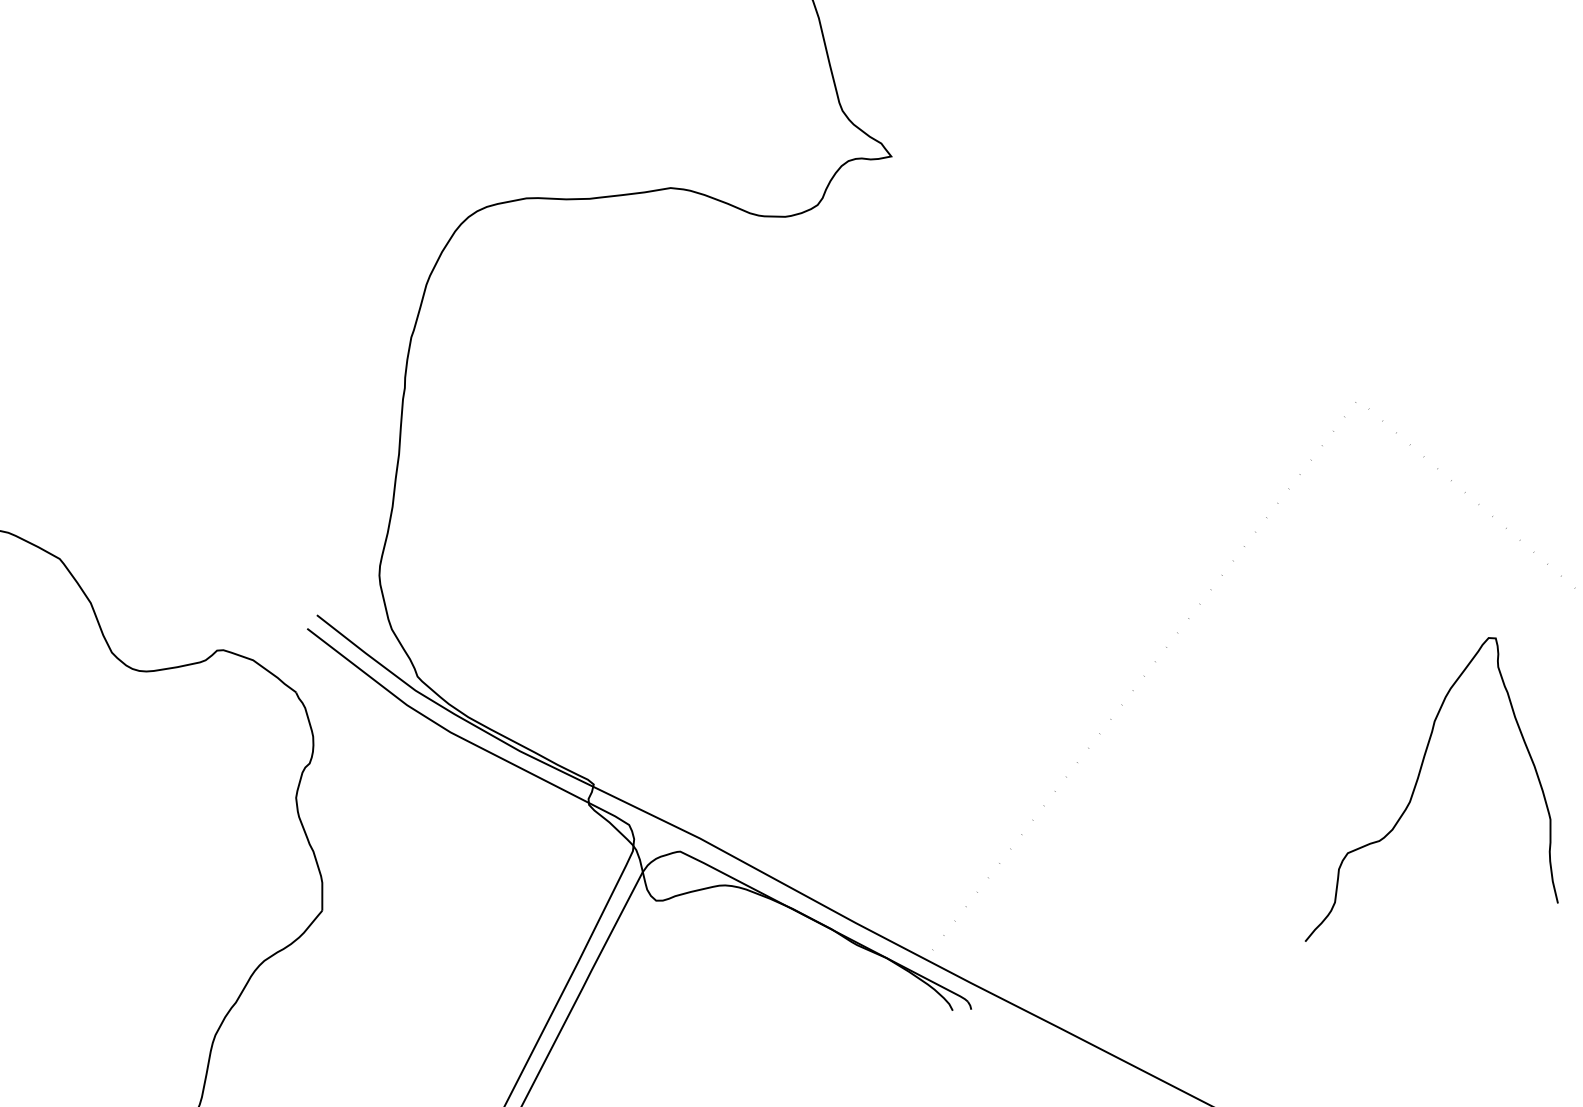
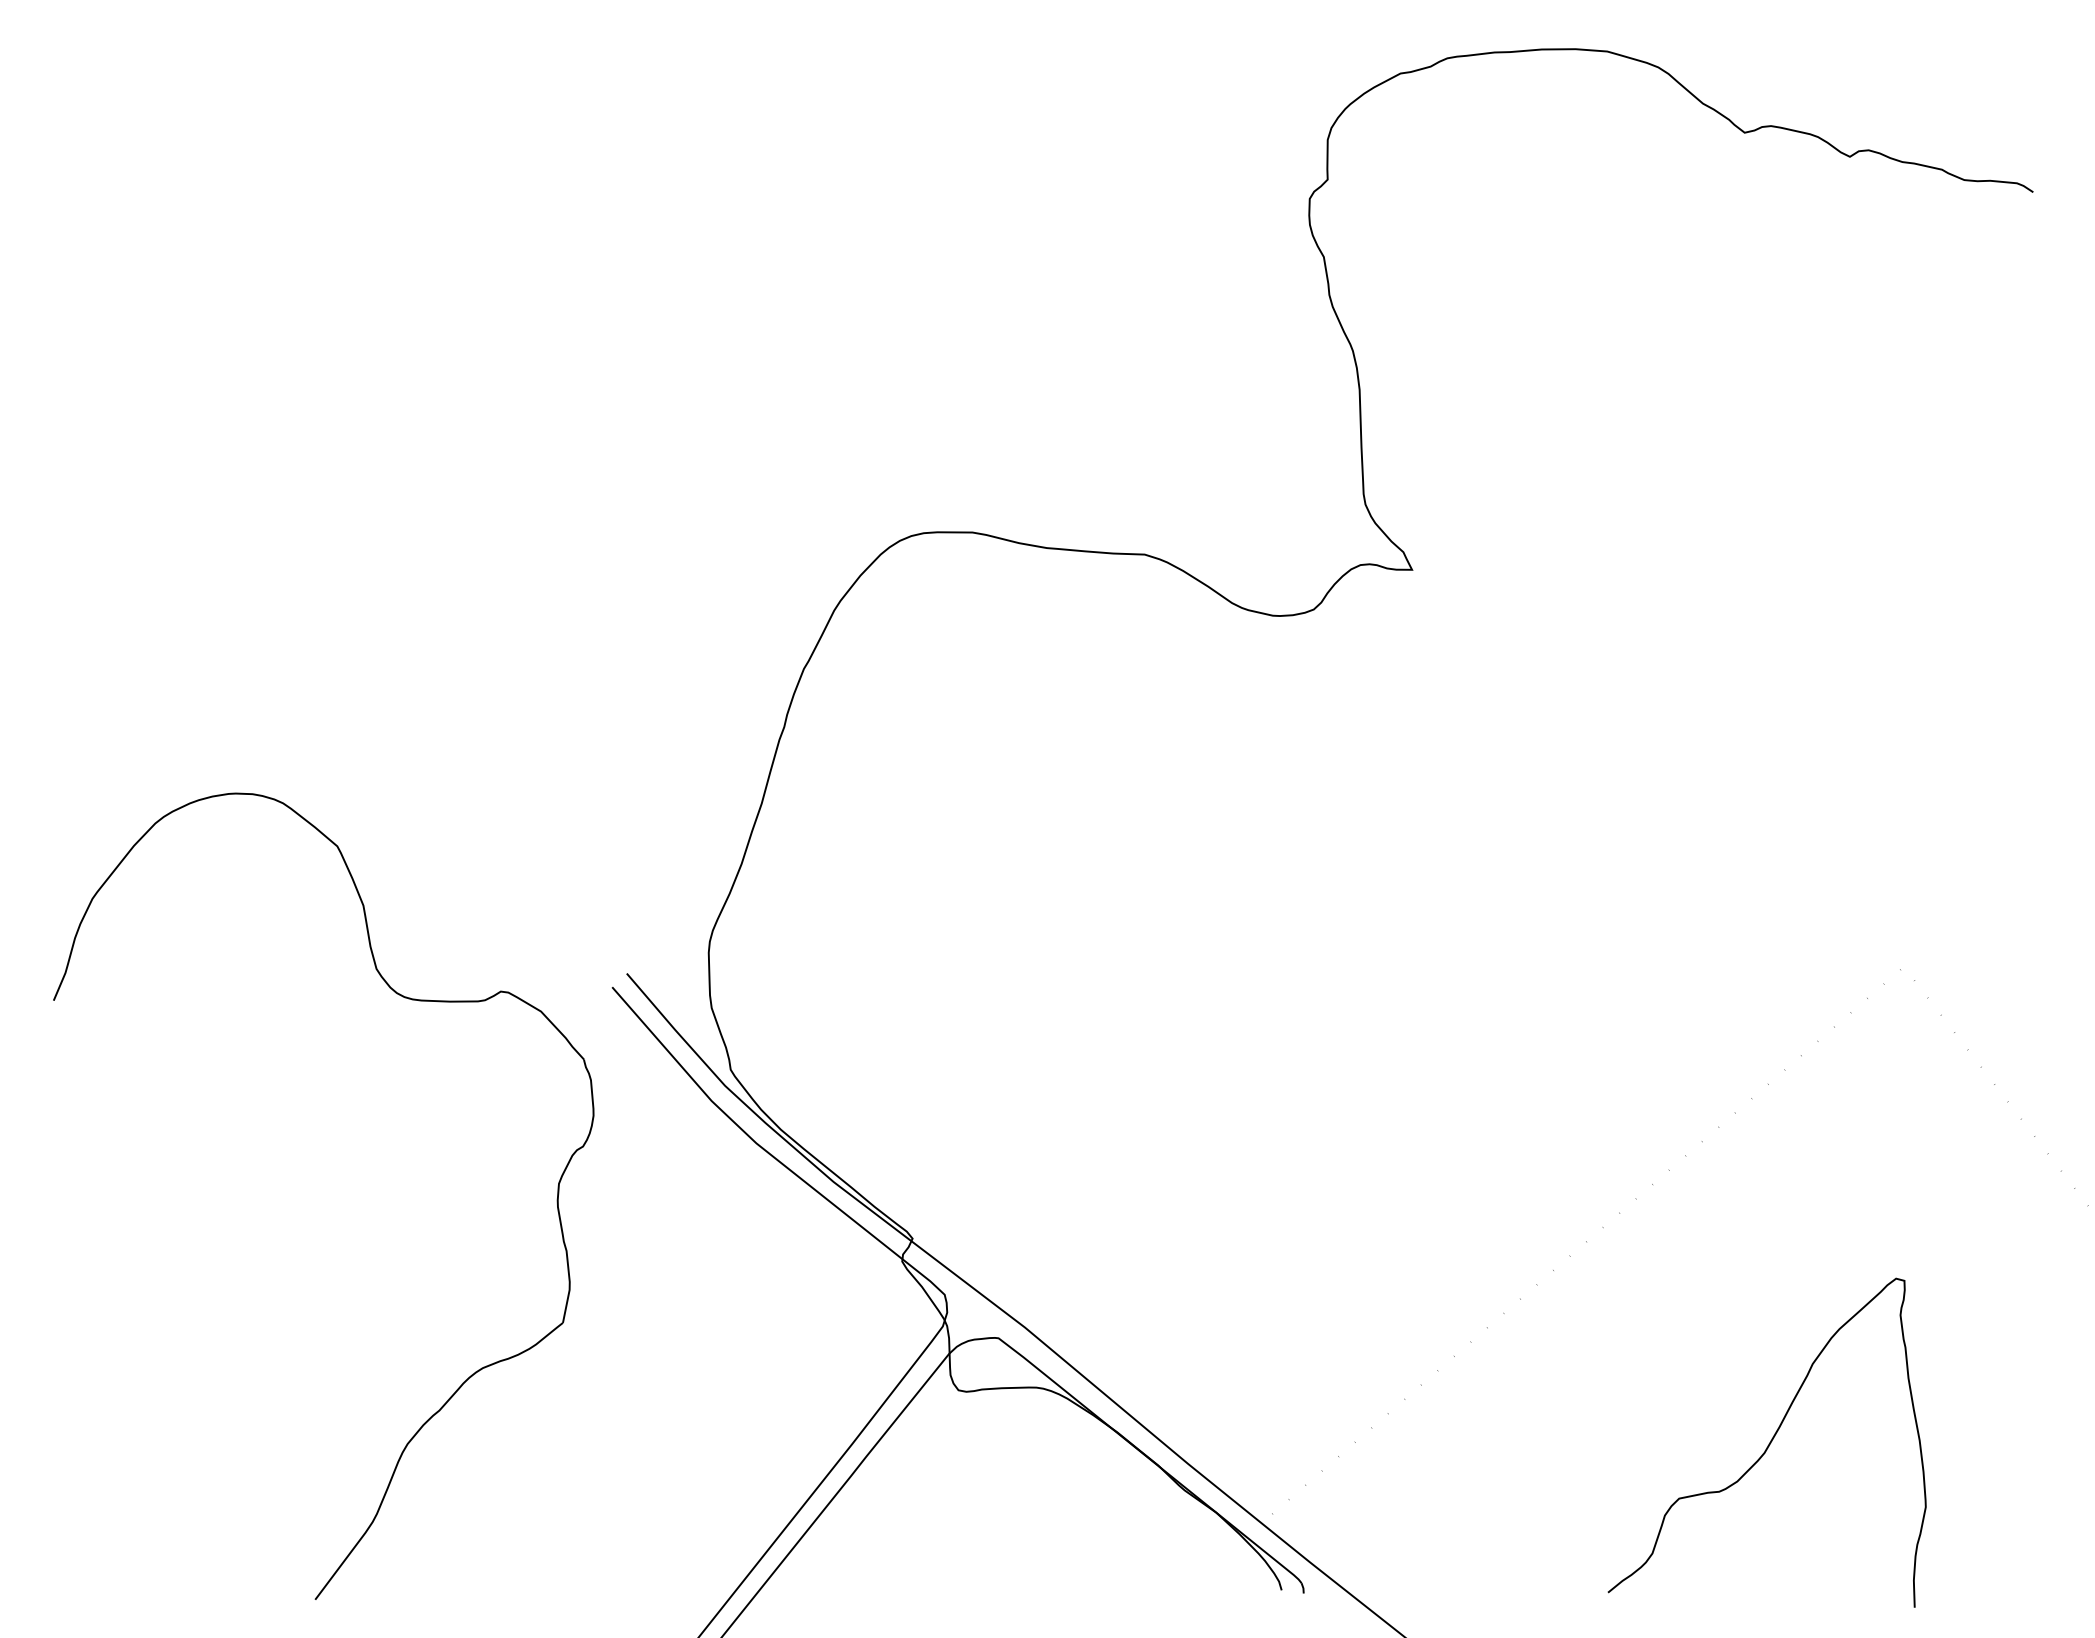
curve: (1411, 794) -> (1768, 1444), moved

